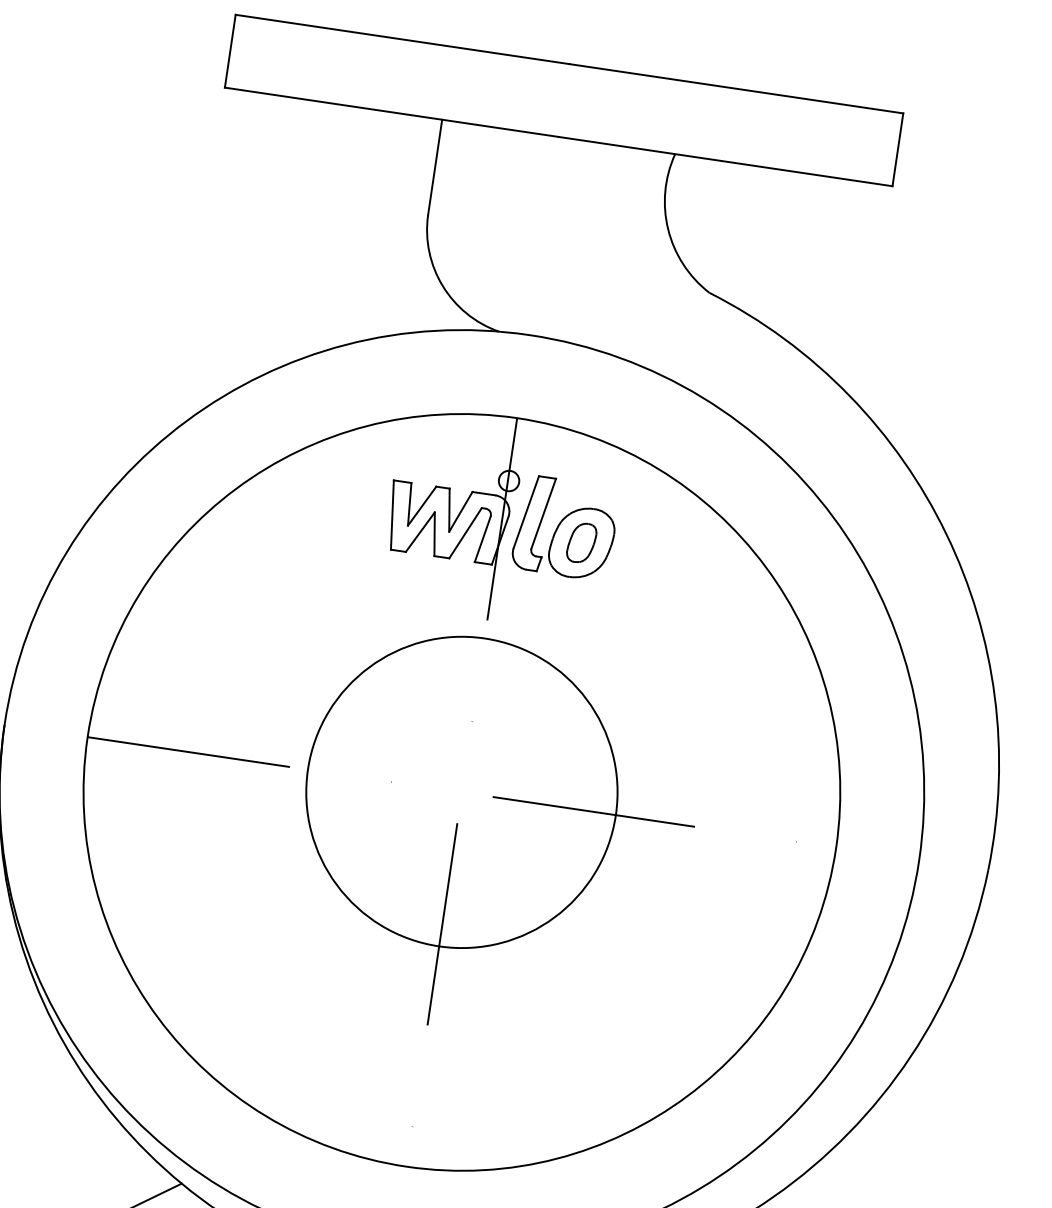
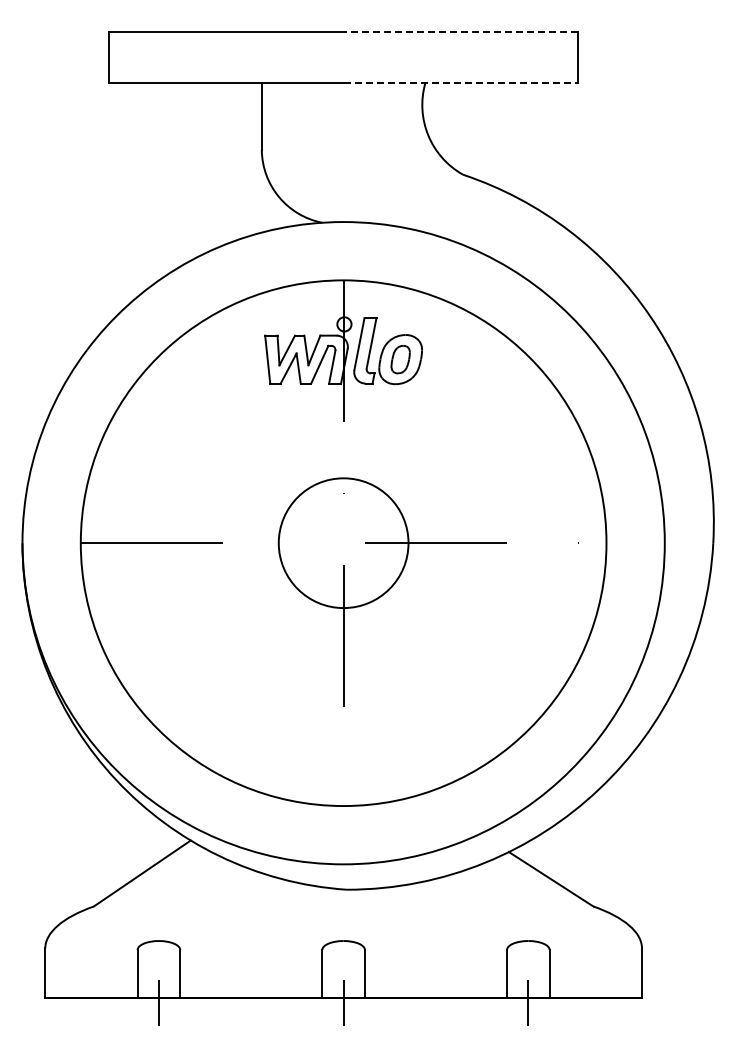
line: (735, 88) -> (460, 31), solid -> dashed
line: (726, 161) -> (461, 82), solid -> dashed
circle: (461, 792) -> (343, 543), size x0.6

